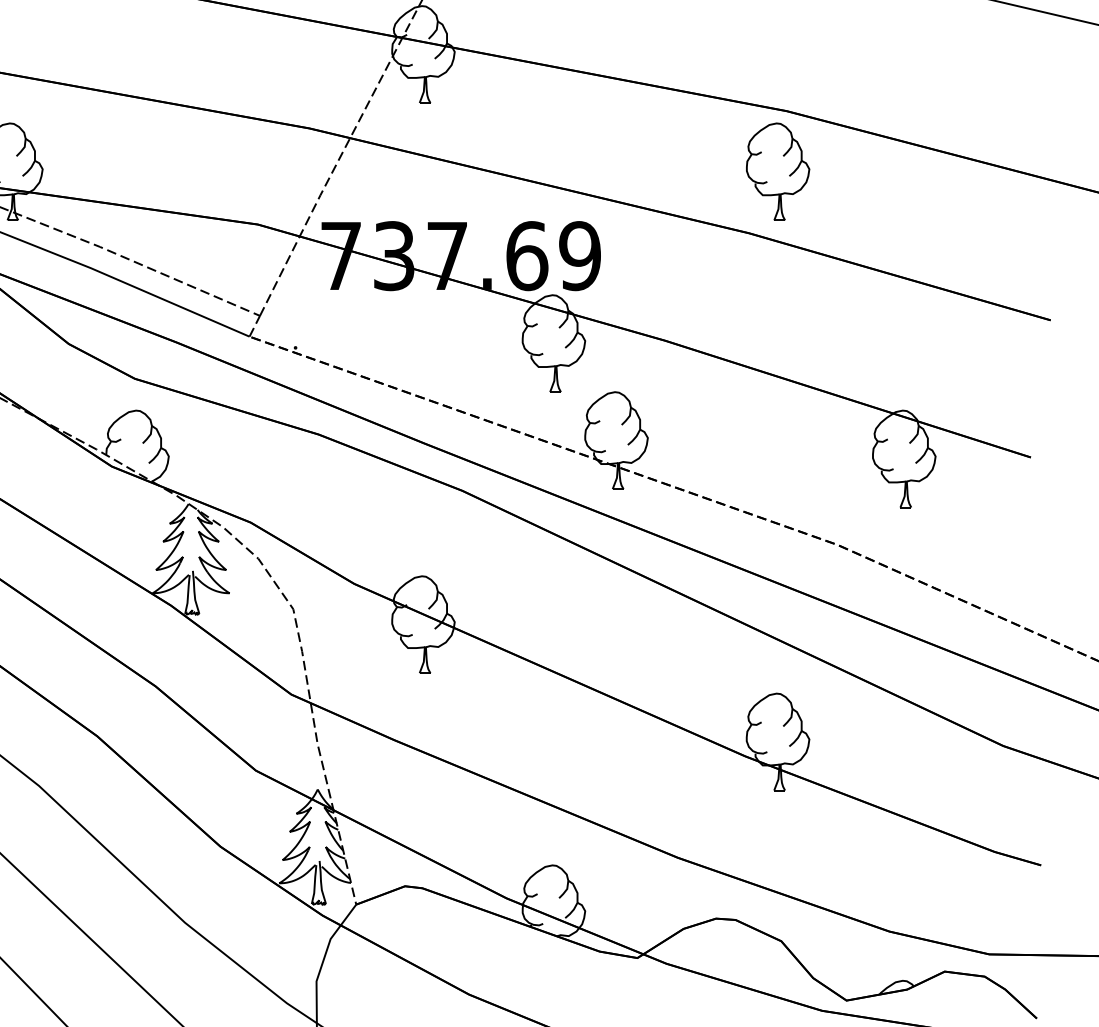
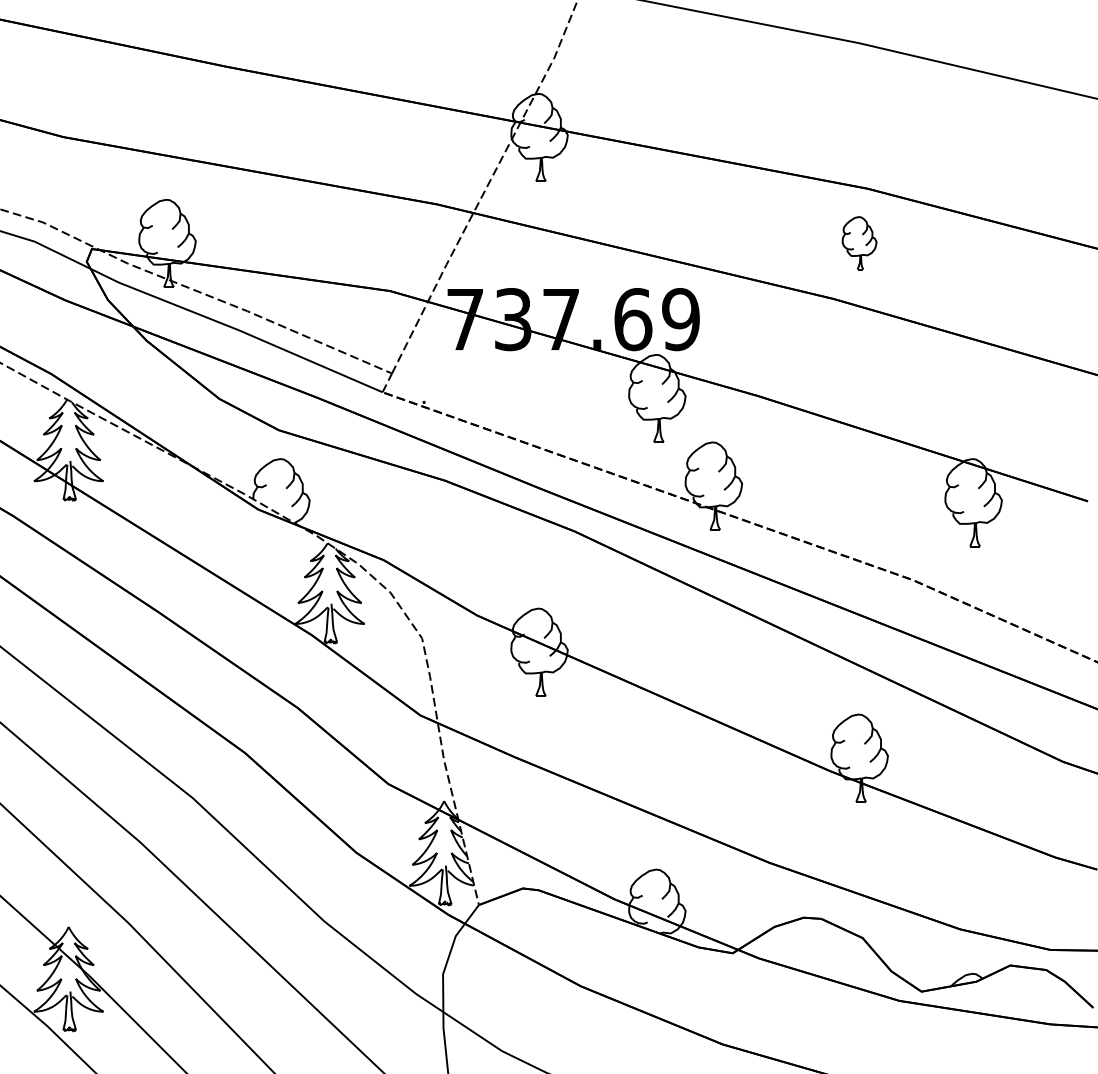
part: (777, 170) -> (859, 242), size x0.6

